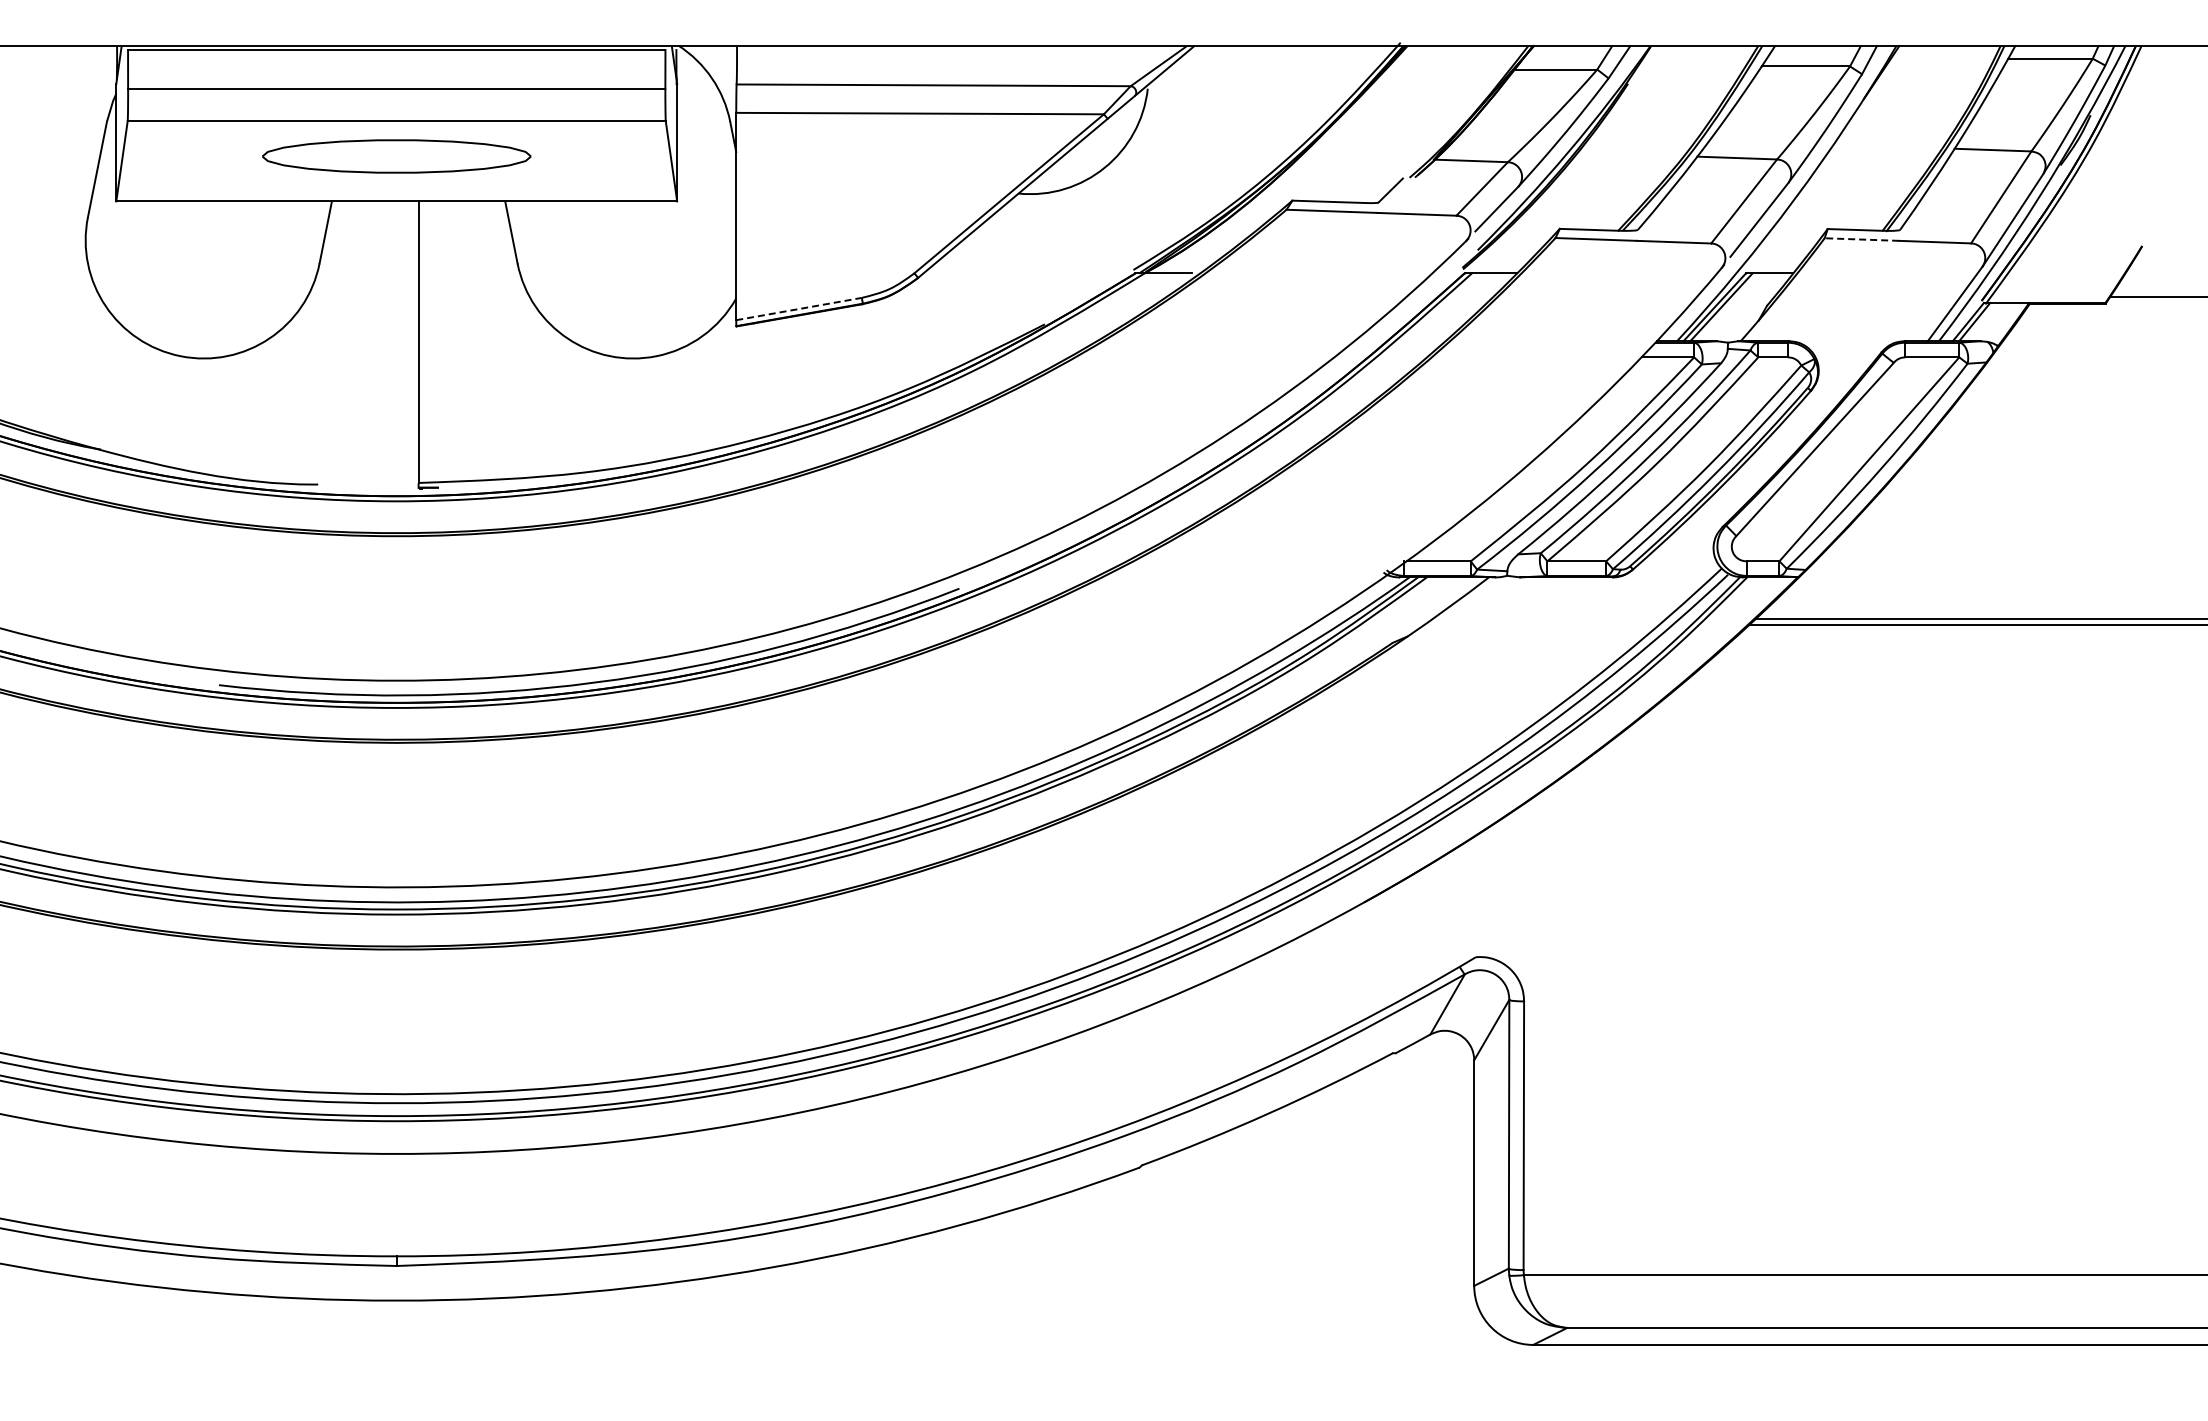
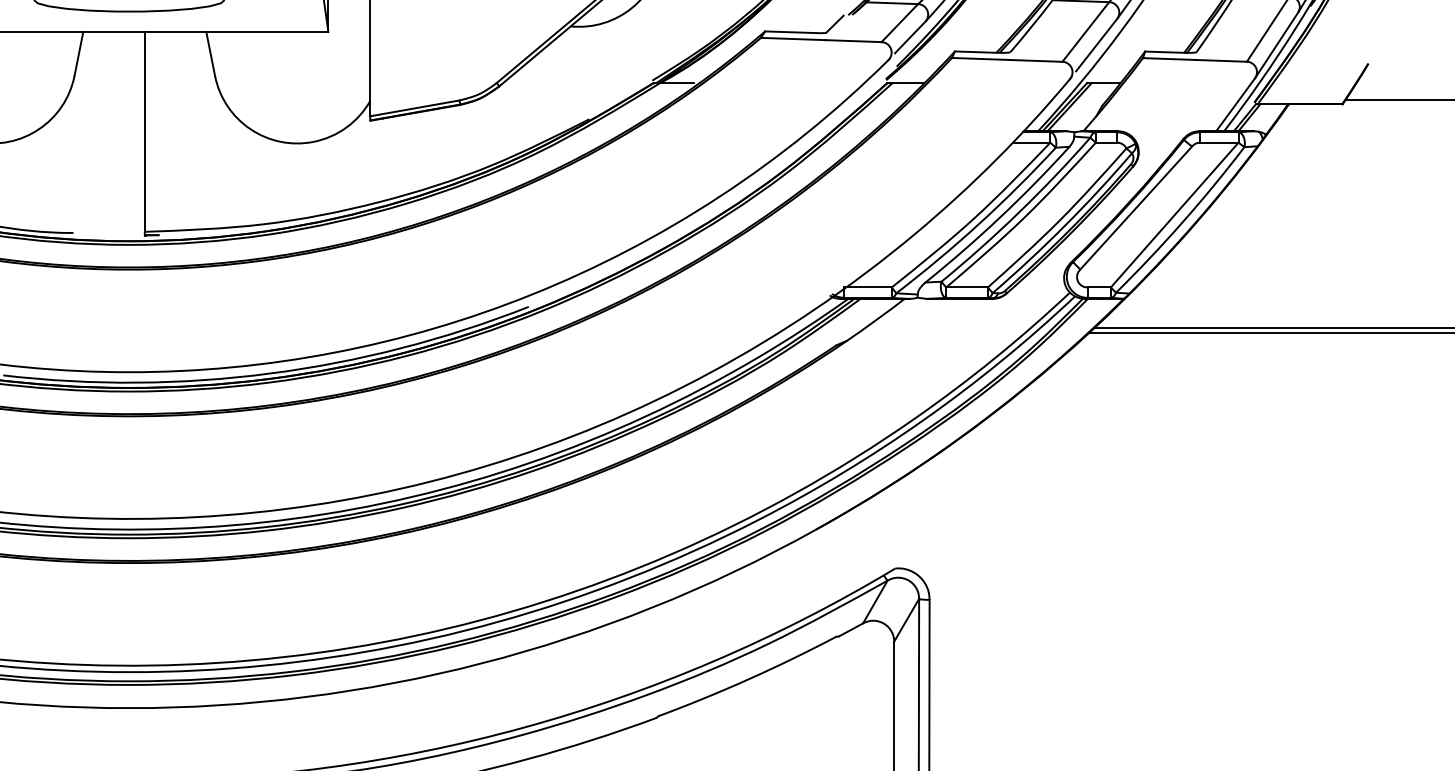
line: (1861, 239) -> (1169, 59), dashed -> solid
line: (799, 309) -> (415, 108), dashed -> solid

